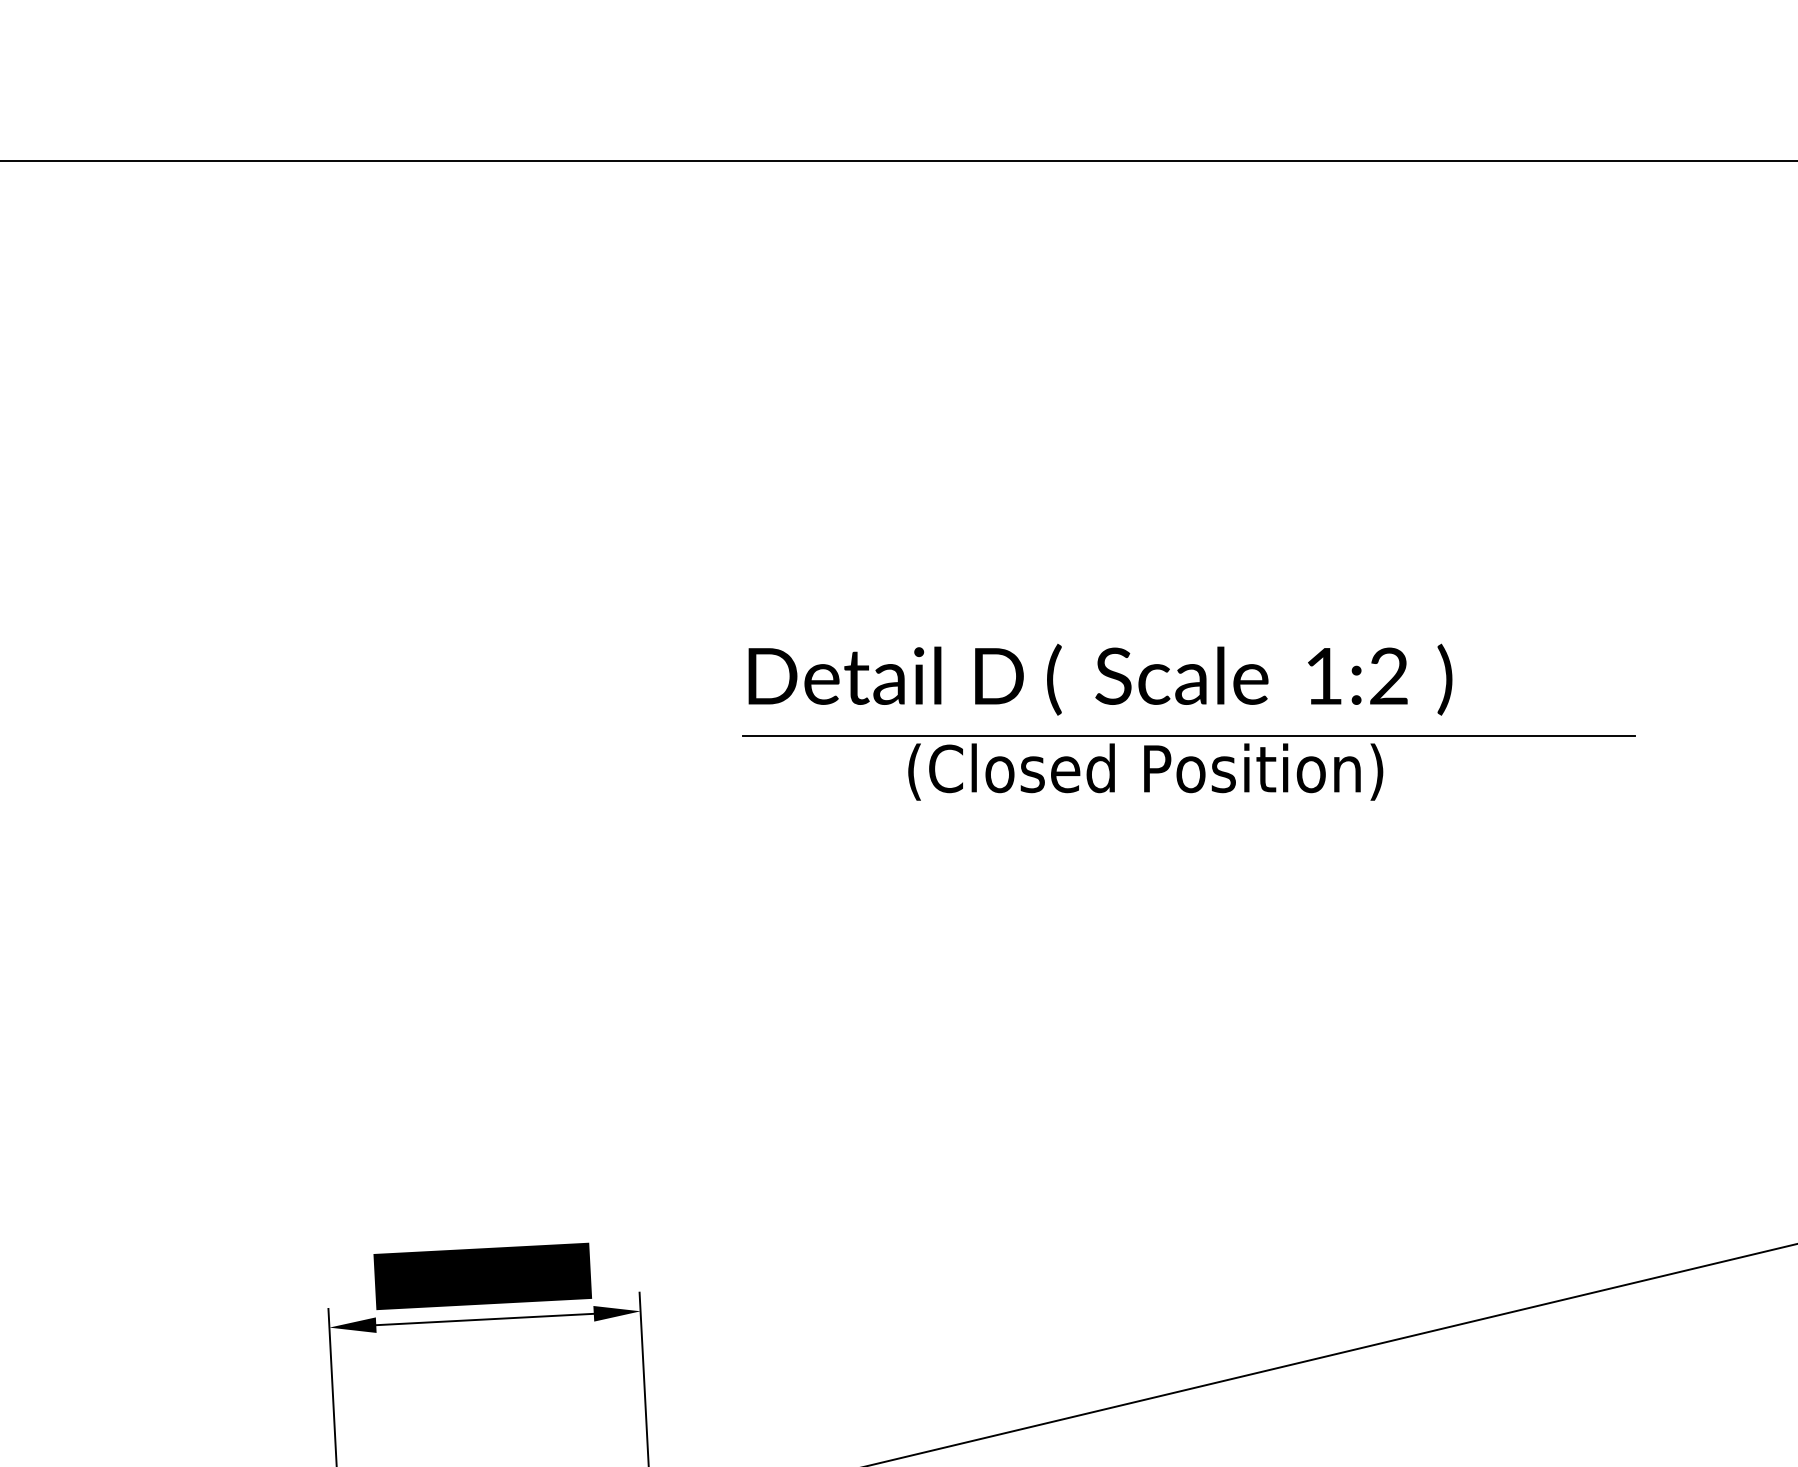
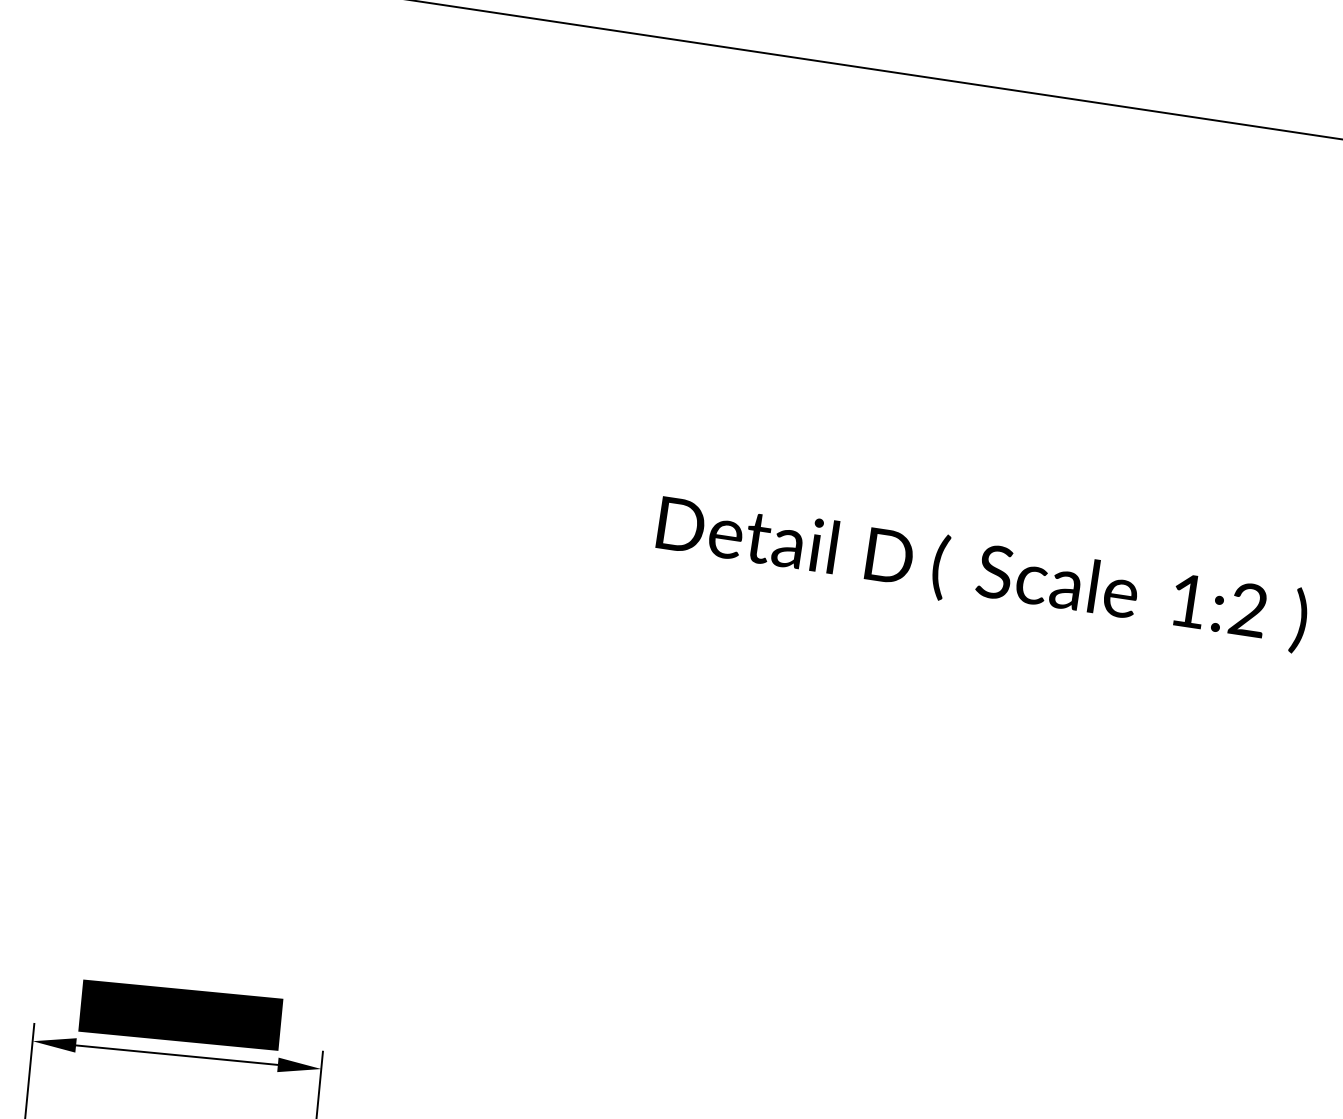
text: (1100, 679) -> (982, 573), moved
part: (1188, 767) -> (900, 643), removed

